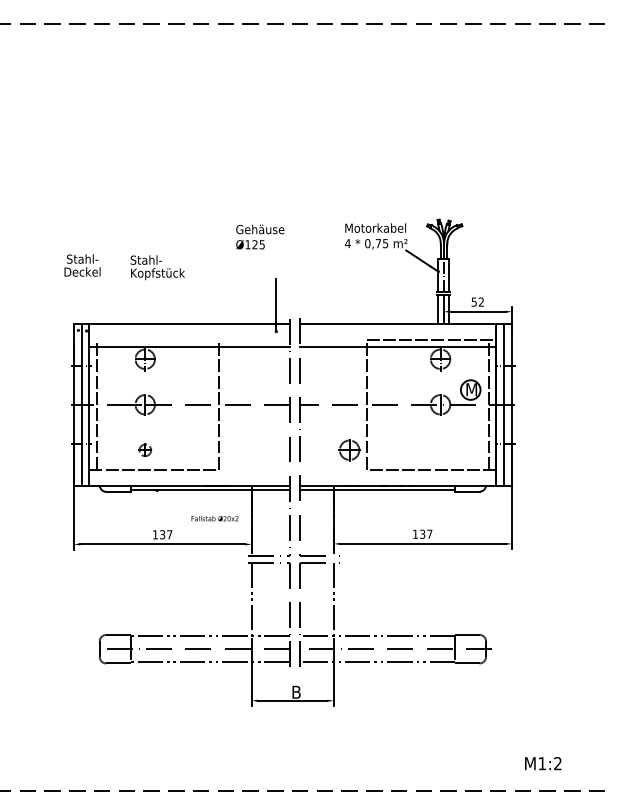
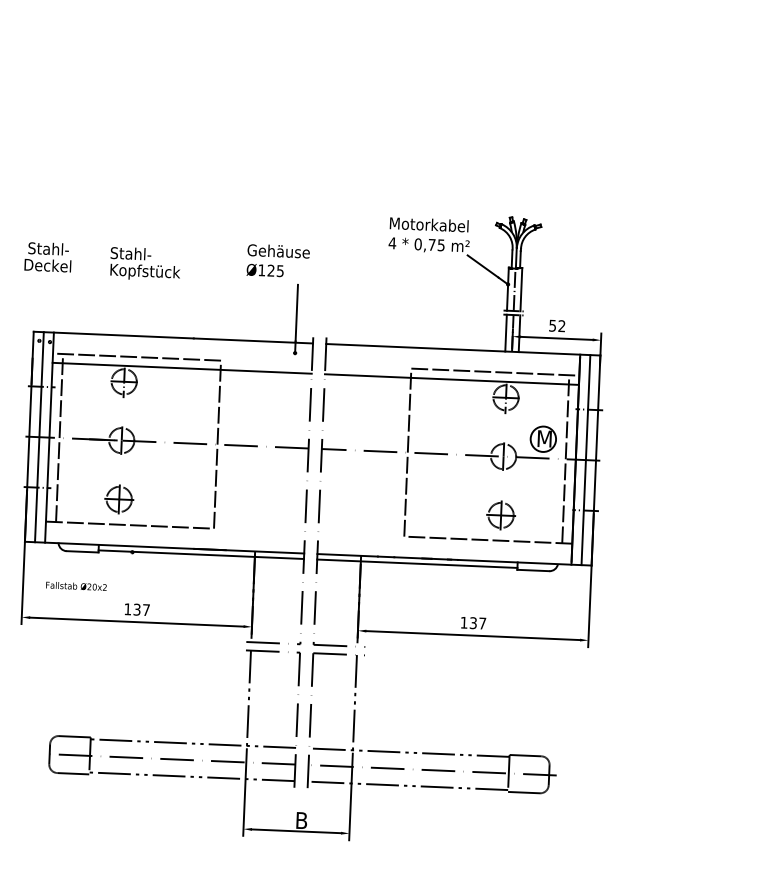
text: (260, 236) -> (278, 260), moved
line: (154, 339) -> (137, 356), added
part: (145, 450) -> (119, 499), size x1.67
part: (349, 450) -> (501, 515), moved
text: (214, 518) -> (75, 586), moved

